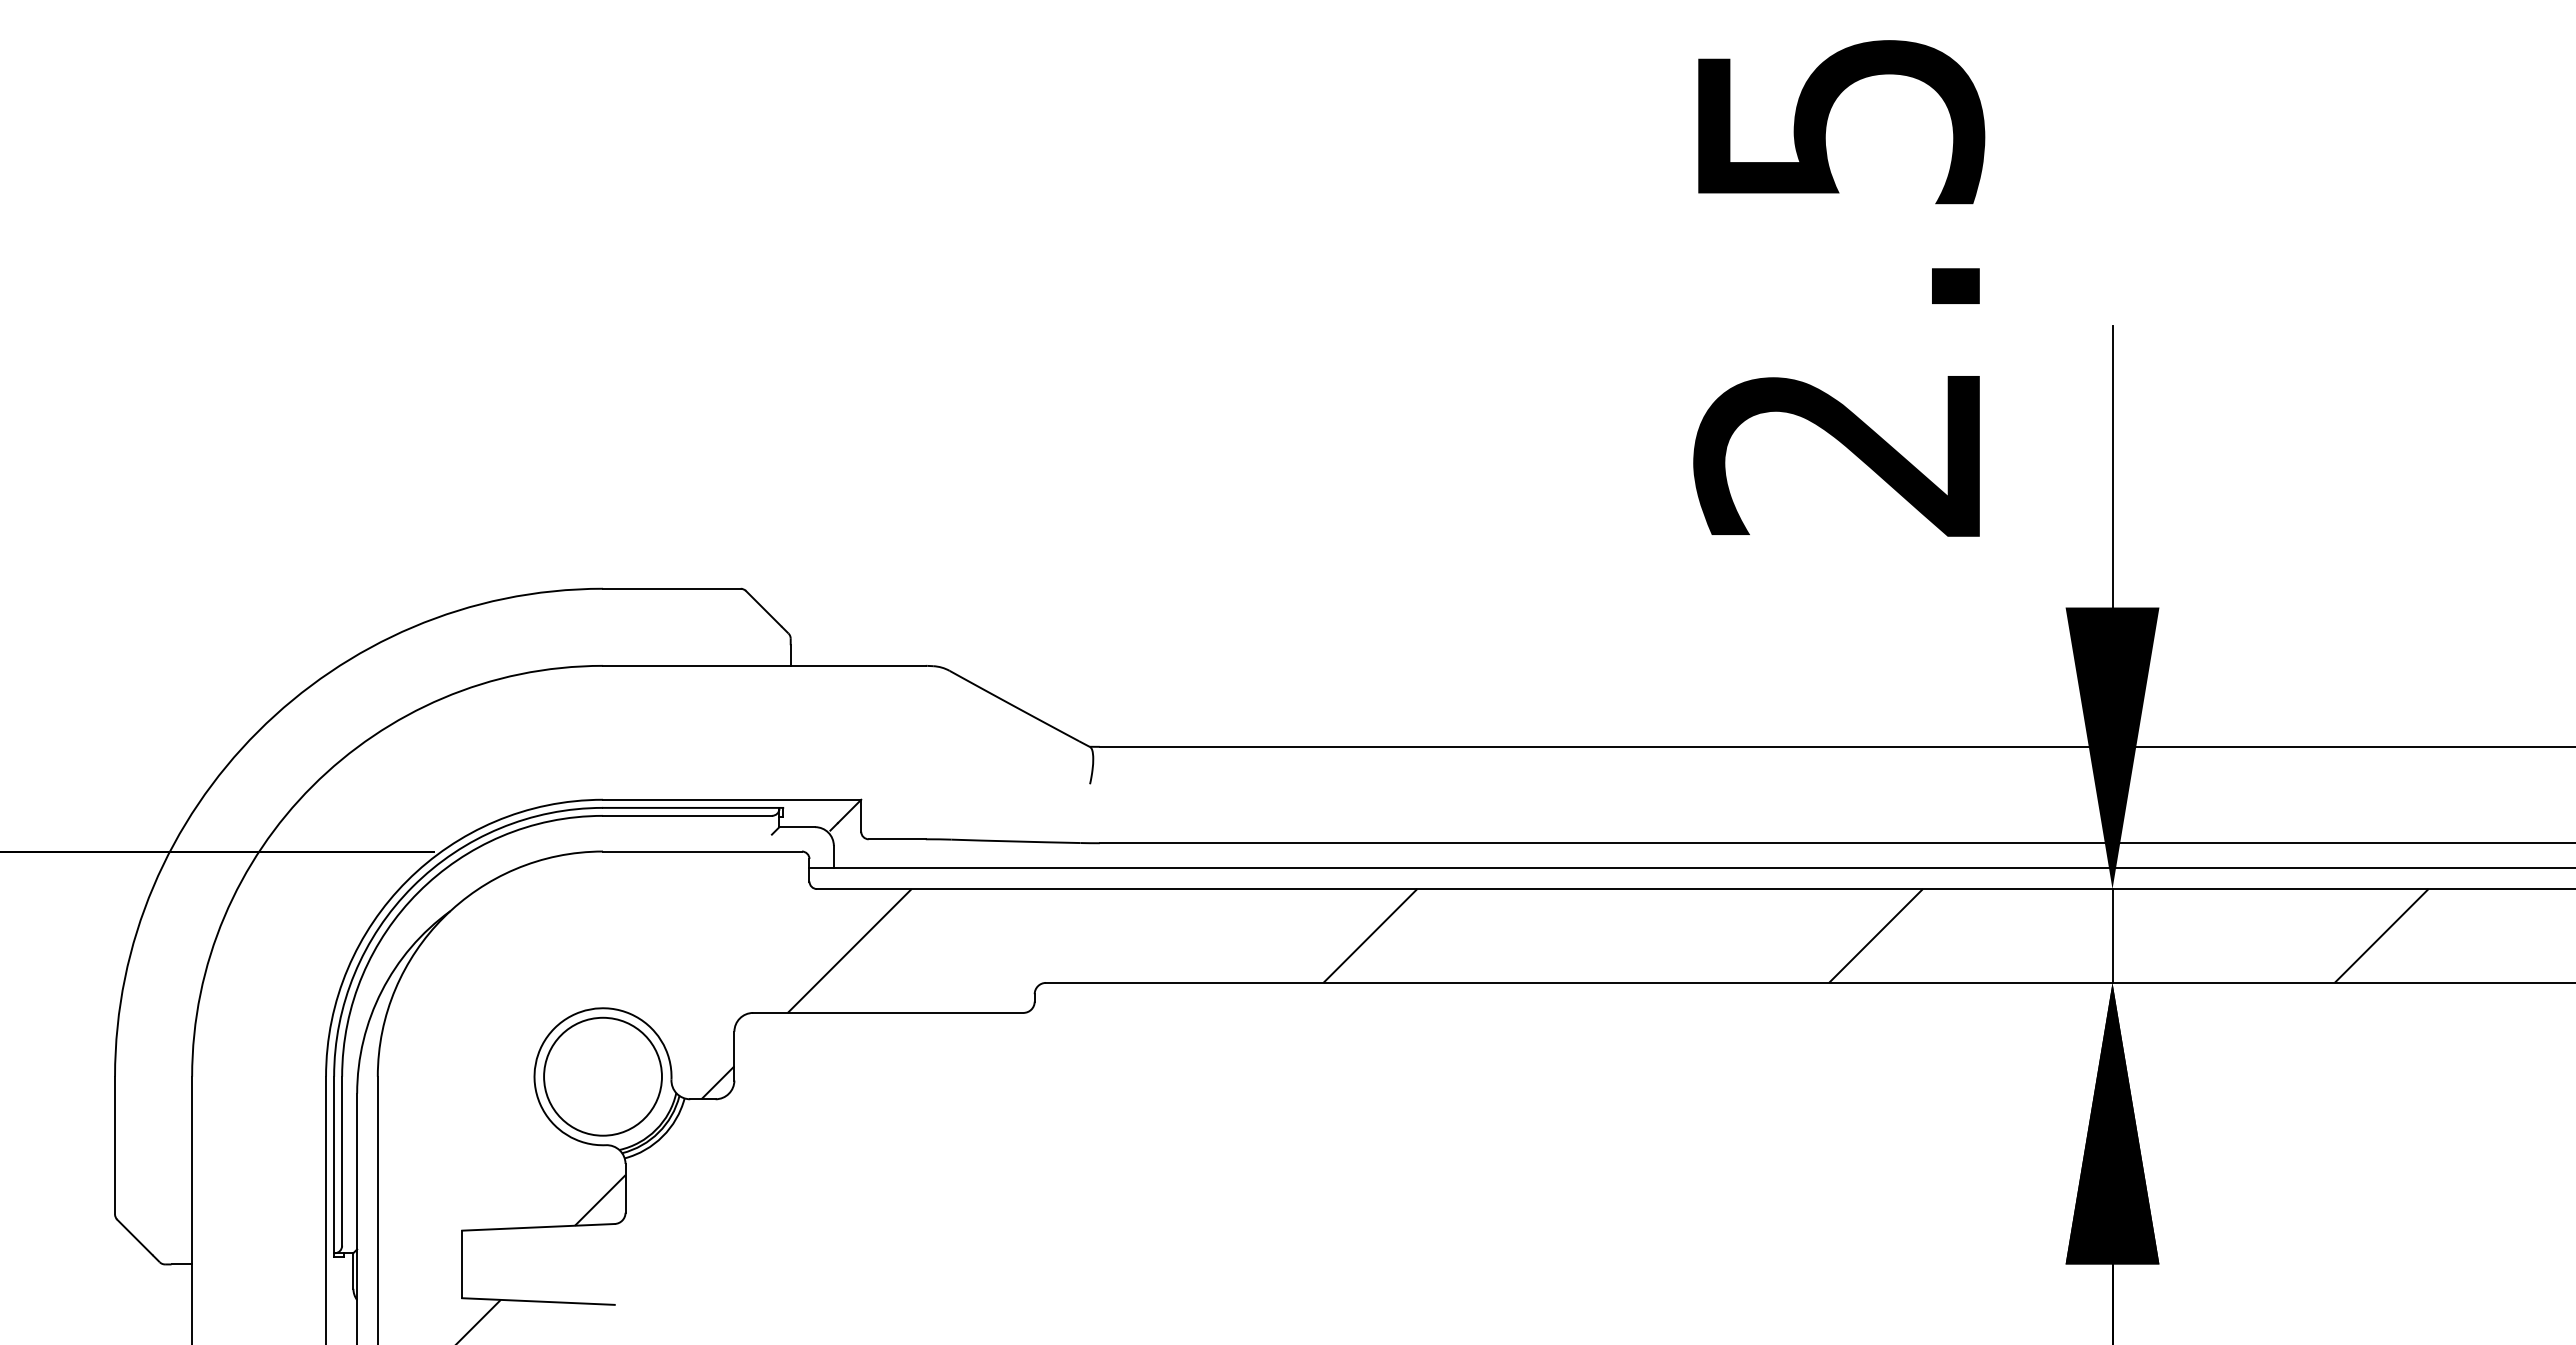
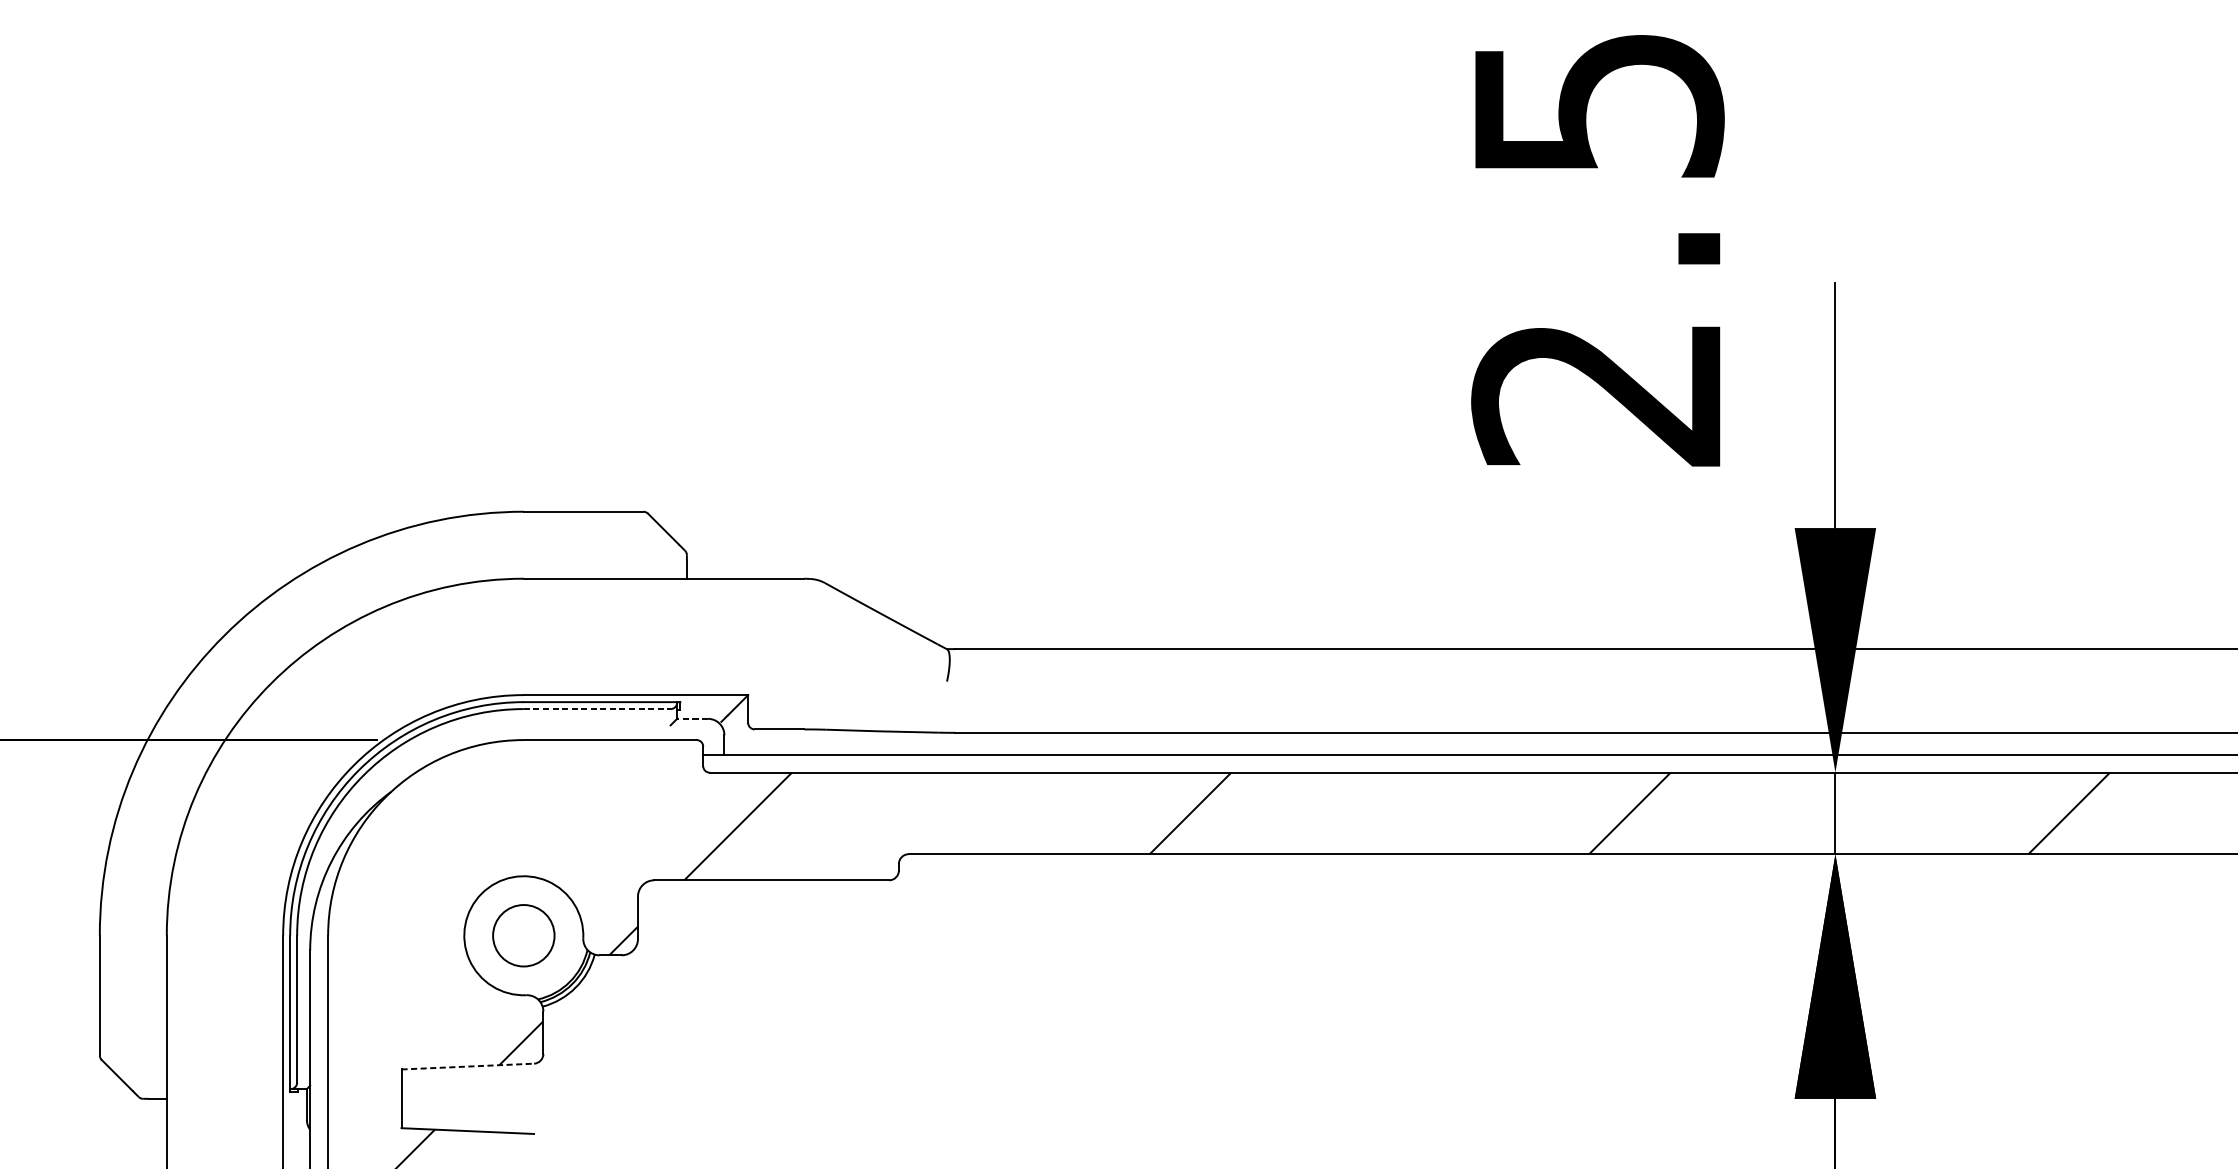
line: (687, 815) -> (597, 708), solid -> dashed
line: (797, 827) -> (692, 719), solid -> dashed
circle: (602, 1076) -> (523, 935), size x0.6
line: (539, 1227) -> (468, 1066), solid -> dashed

